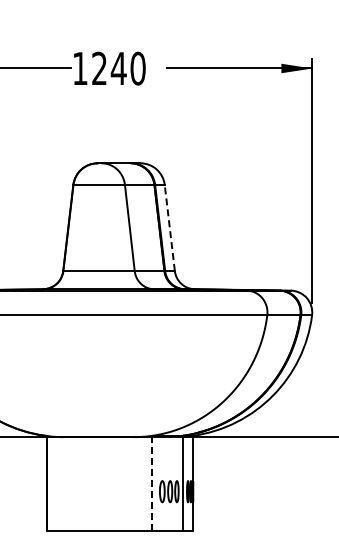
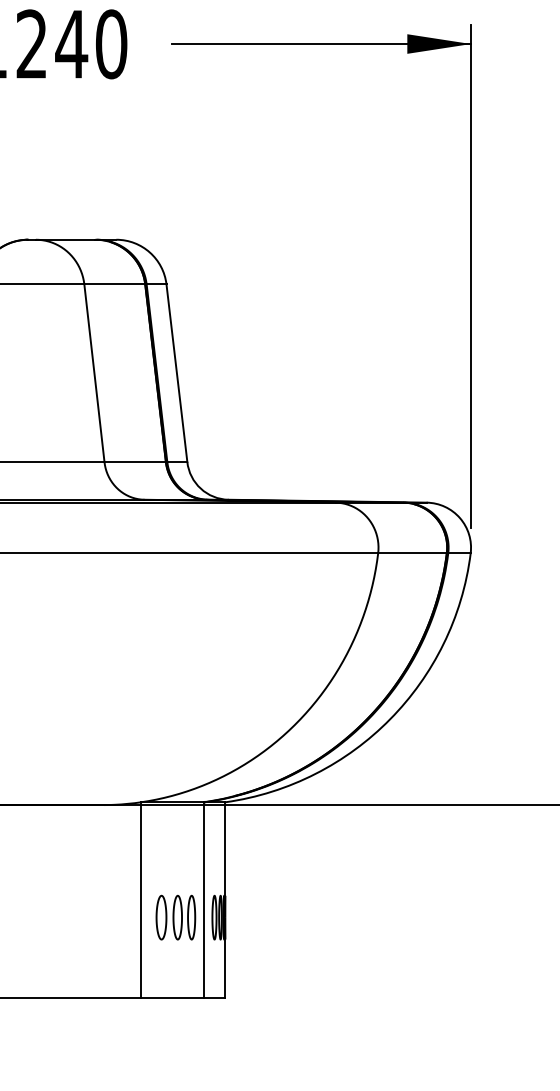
line: (169, 227) -> (176, 372), dashed -> solid
line: (152, 483) -> (141, 900), dashed -> solid

